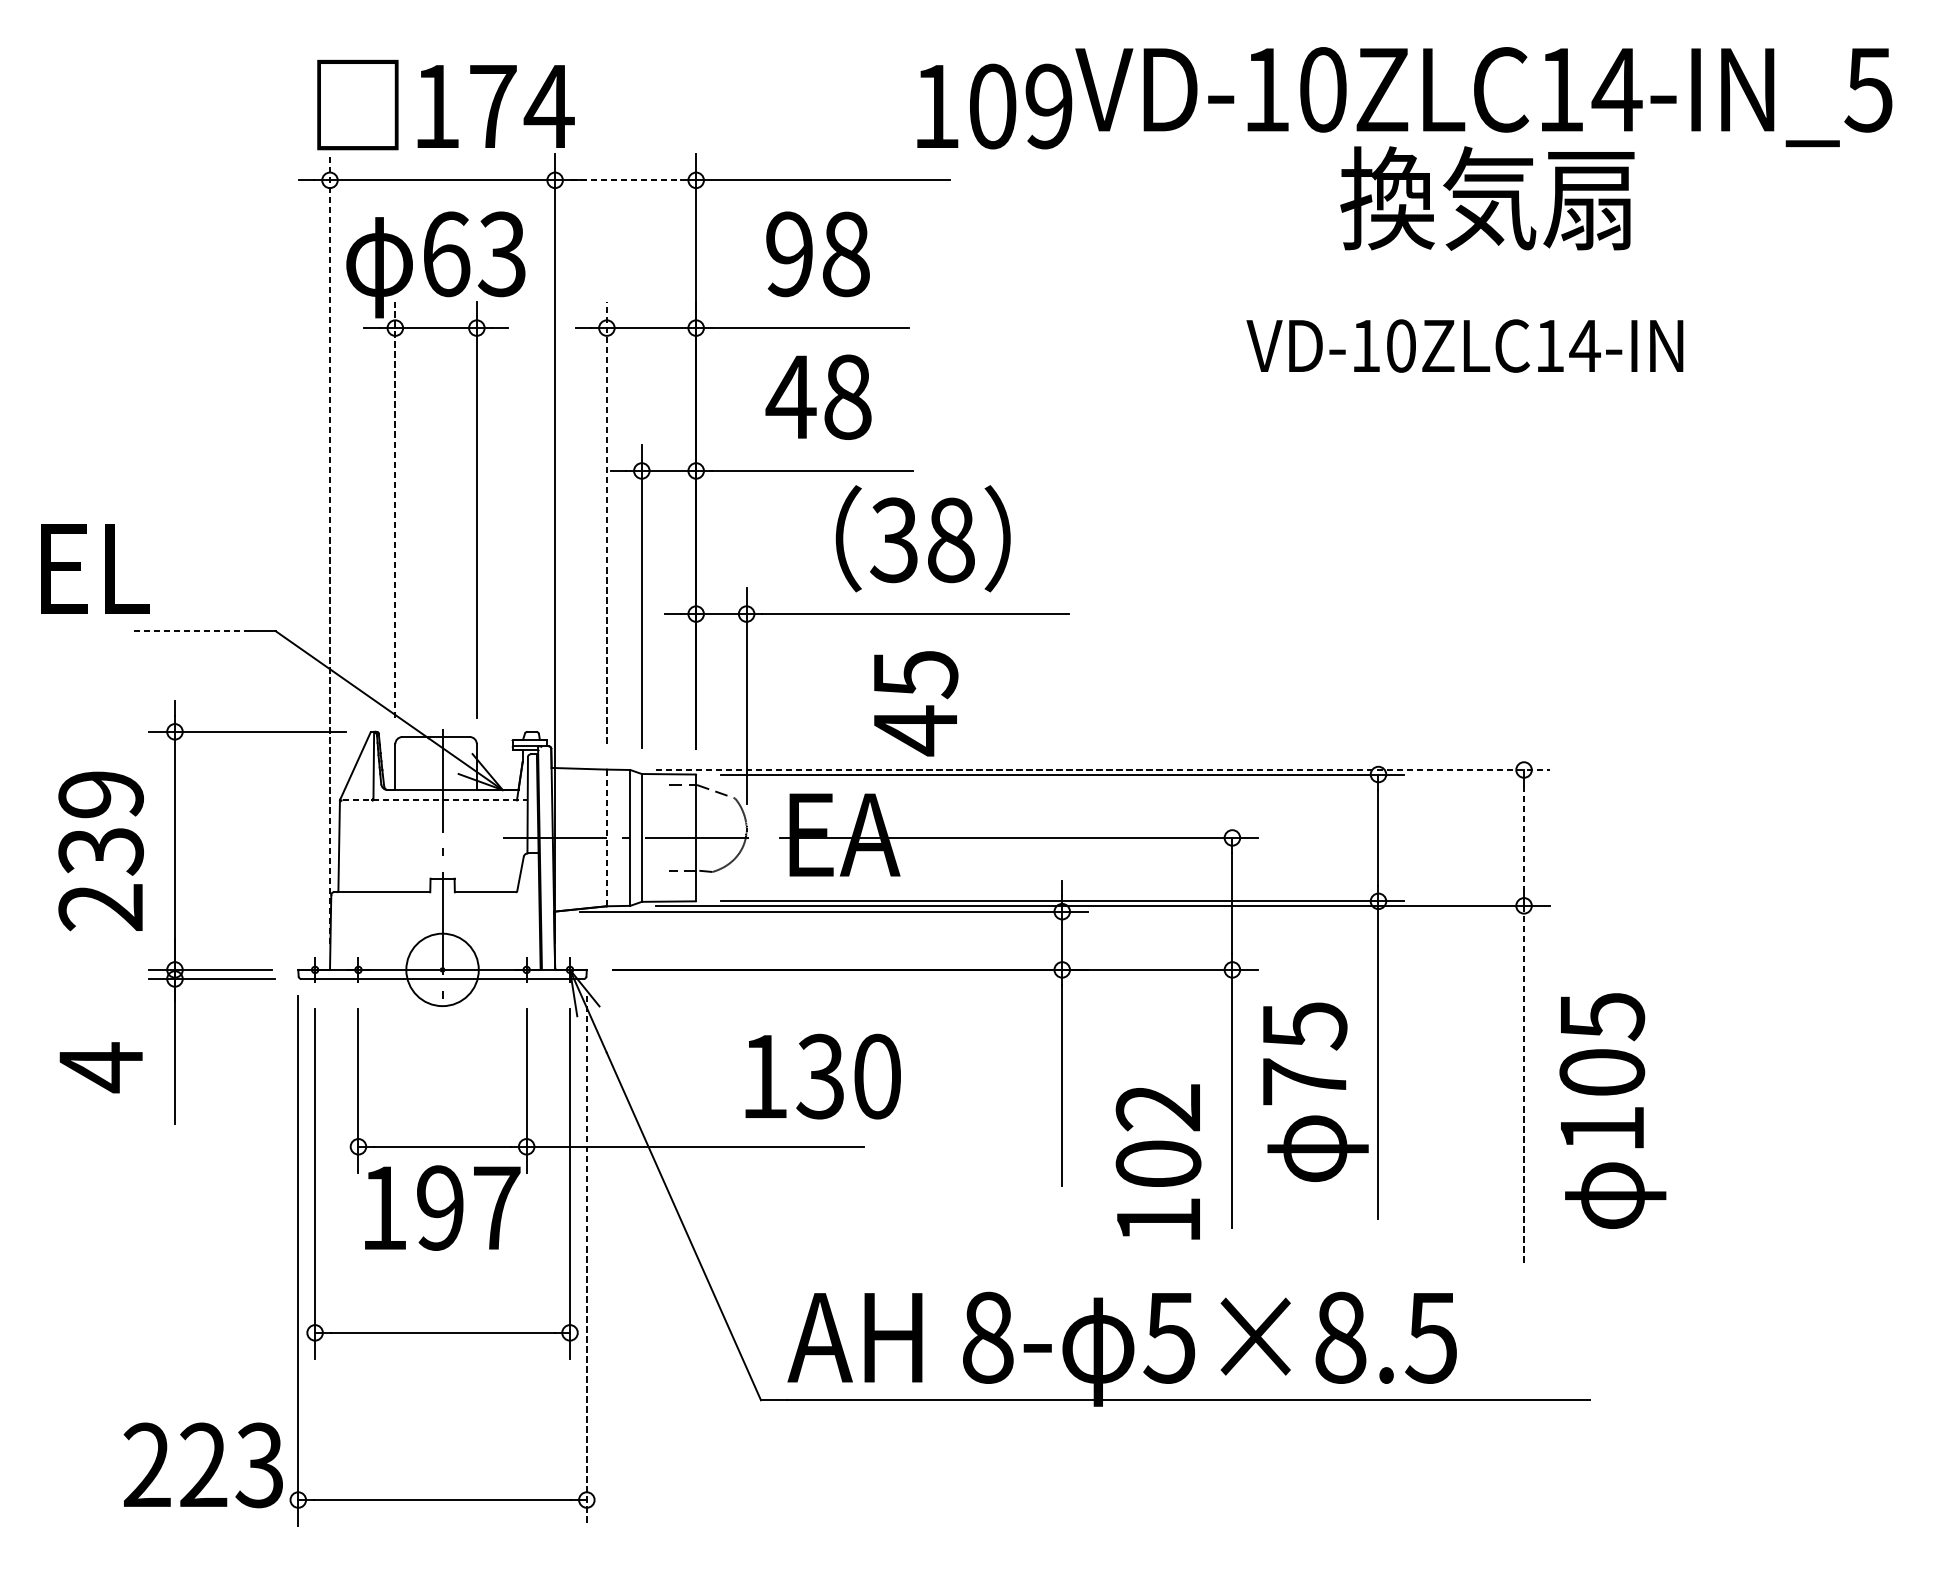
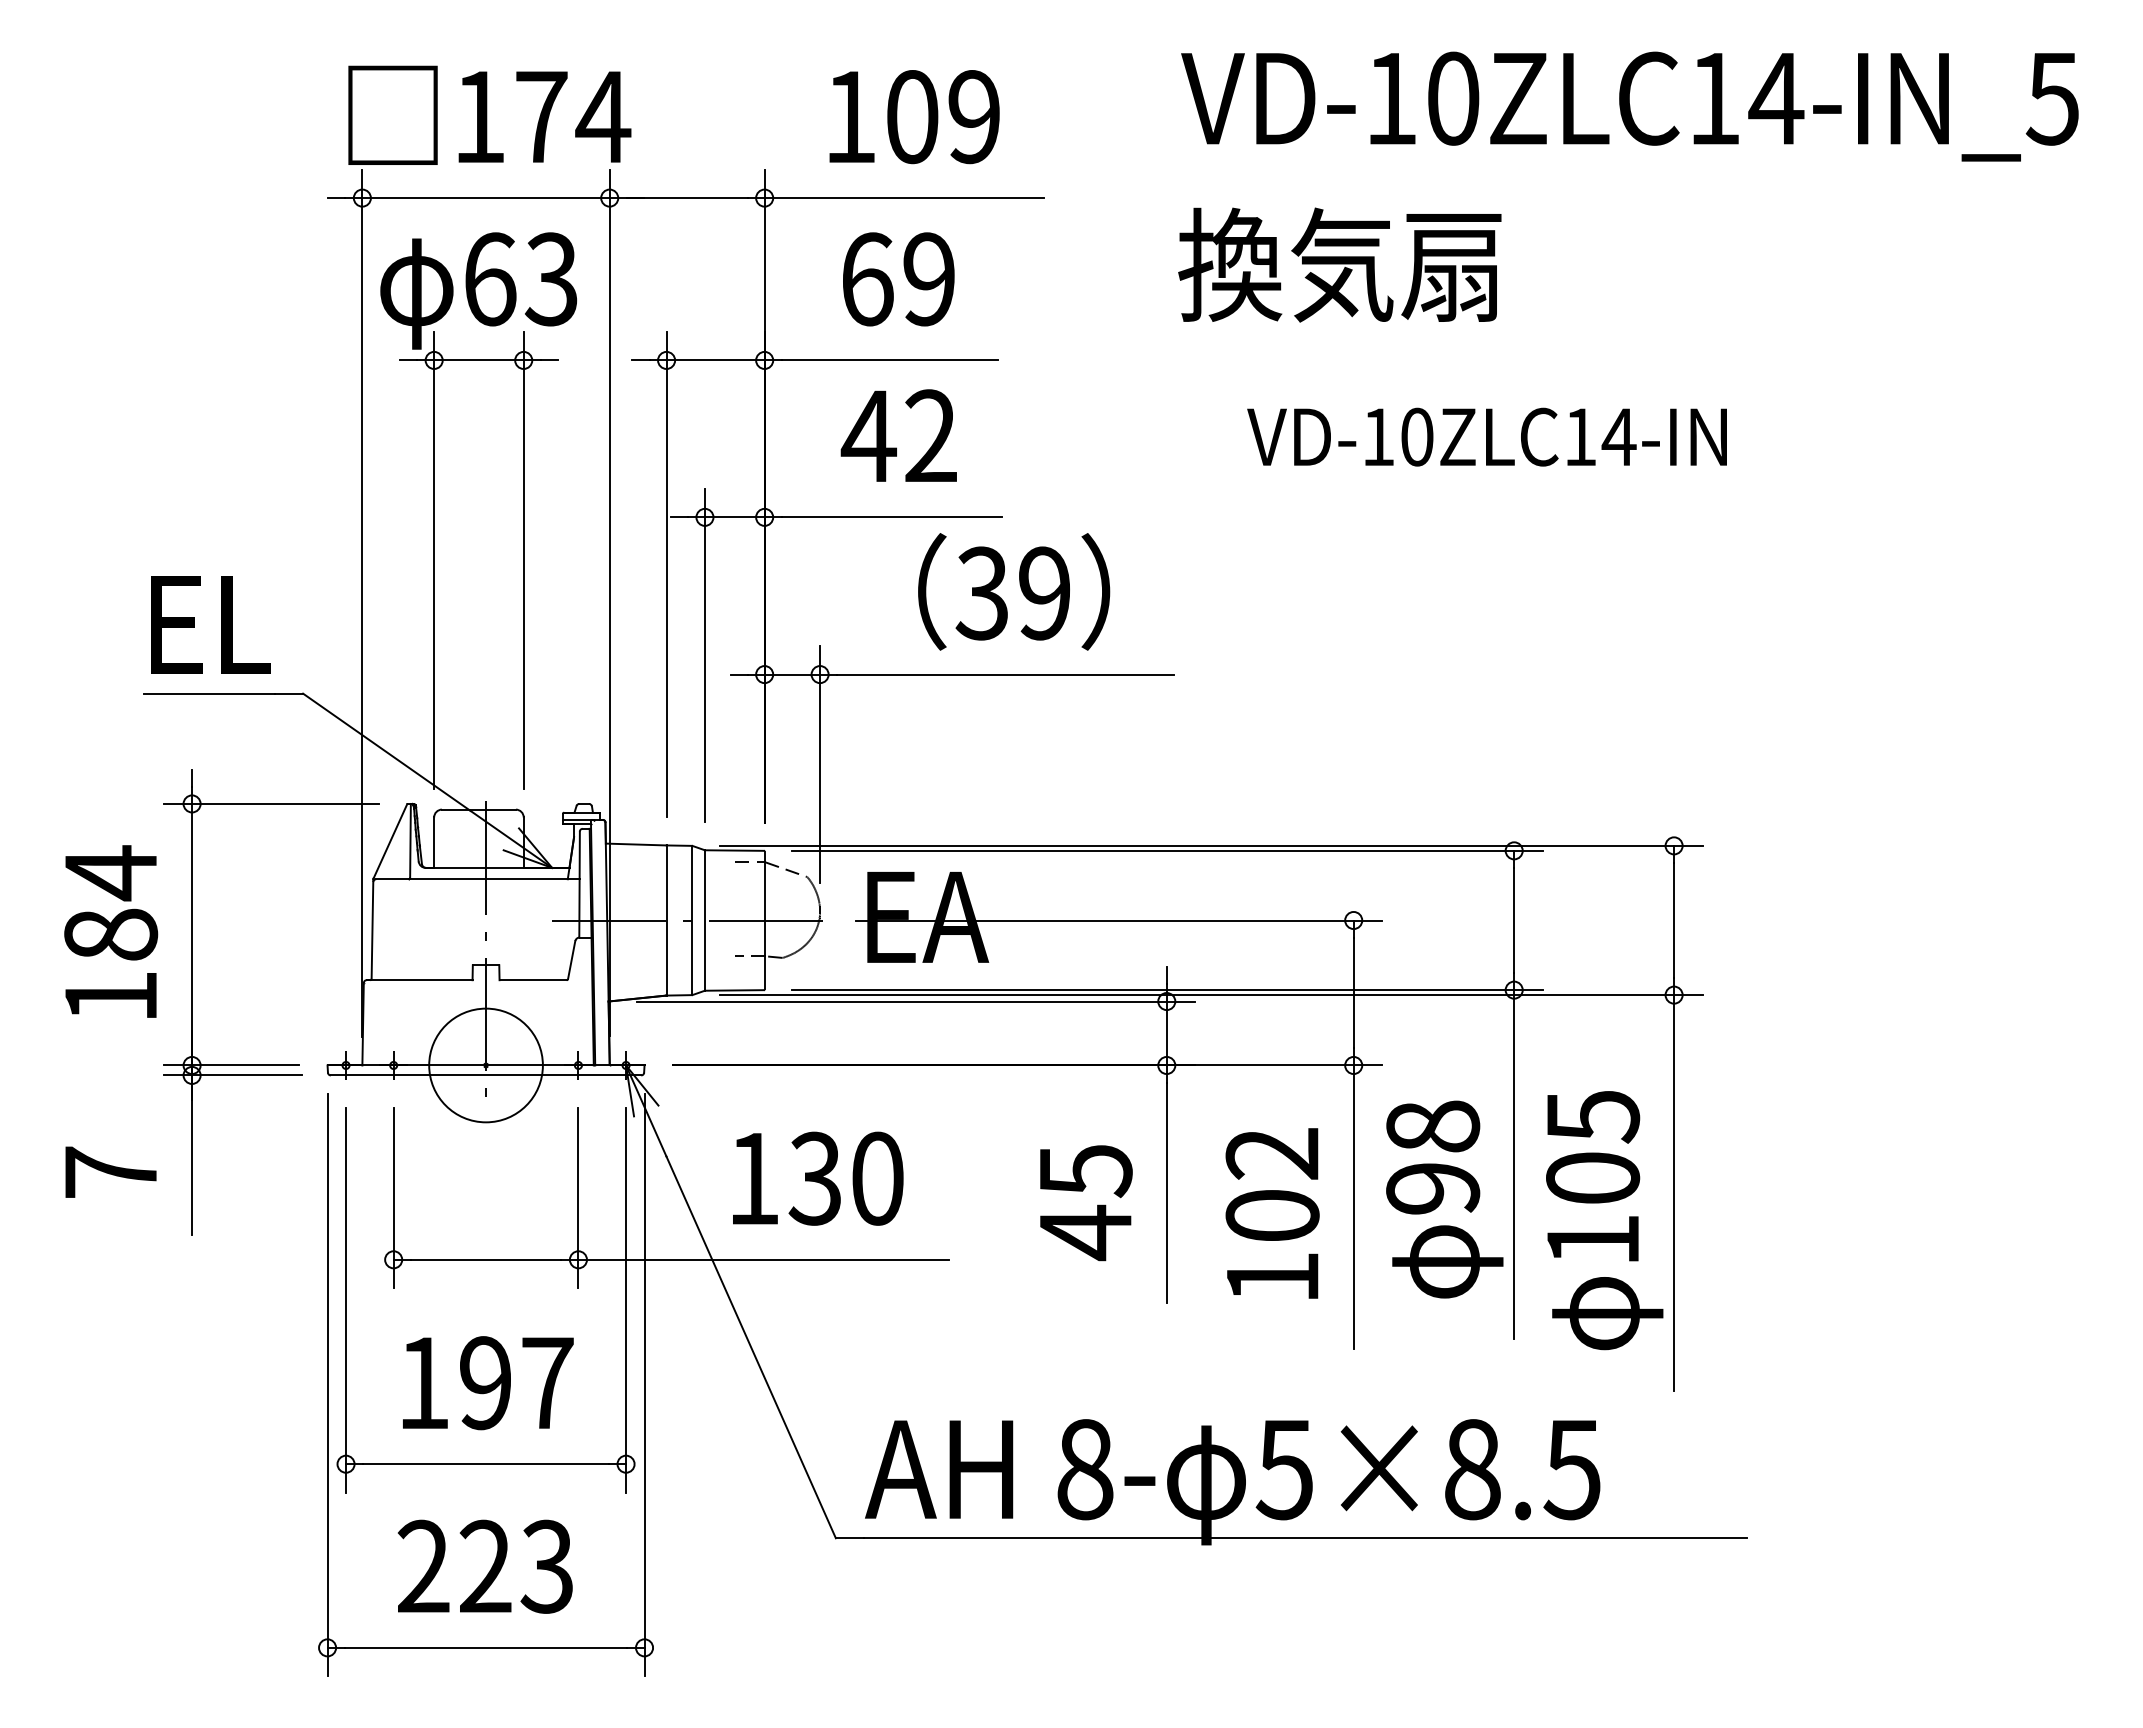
text: (994, 106) -> (914, 117), moved
line: (625, 180) -> (687, 198), dashed -> solid
text: (1487, 197) -> (1339, 264), moved
text: (818, 254) -> (898, 279), 98 -> 69
text: (1464, 345) -> (1486, 436), moved
text: (848, 397) -> (931, 436), 48 -> 42
line: (395, 510) -> (434, 560), dashed -> solid
line: (606, 522) -> (666, 574), dashed -> solid
text: (950, 540) -> (1044, 593), 38 -> 39
line: (330, 549) -> (362, 603), dashed -> solid
text: (95, 568) -> (210, 624), moved
line: (190, 631) -> (209, 693), dashed -> solid
text: (916, 704) -> (1086, 1203), moved
line: (1102, 769) -> (1211, 845), dashed -> solid
line: (434, 800) -> (477, 879), dashed -> solid
line: (1524, 837) -> (1674, 920), dashed -> solid
line: (606, 838) -> (666, 921), dashed -> solid
text: (101, 849) -> (111, 933), 239 -> 184
circle: (442, 969) -> (485, 1065), size x1.43
text: (1305, 1053) -> (1433, 1157), 75 -> 98
text: (100, 1067) -> (110, 1172), 4 -> 7
text: (823, 1076) -> (818, 1178), moved
line: (1524, 1085) -> (1674, 1192), dashed -> solid
text: (1612, 1111) -> (1604, 1220), moved
text: (1158, 1161) -> (1272, 1213), moved
text: (442, 1208) -> (488, 1383), moved
line: (586, 1261) -> (644, 1385), dashed -> solid
text: (202, 1465) -> (484, 1566), moved

